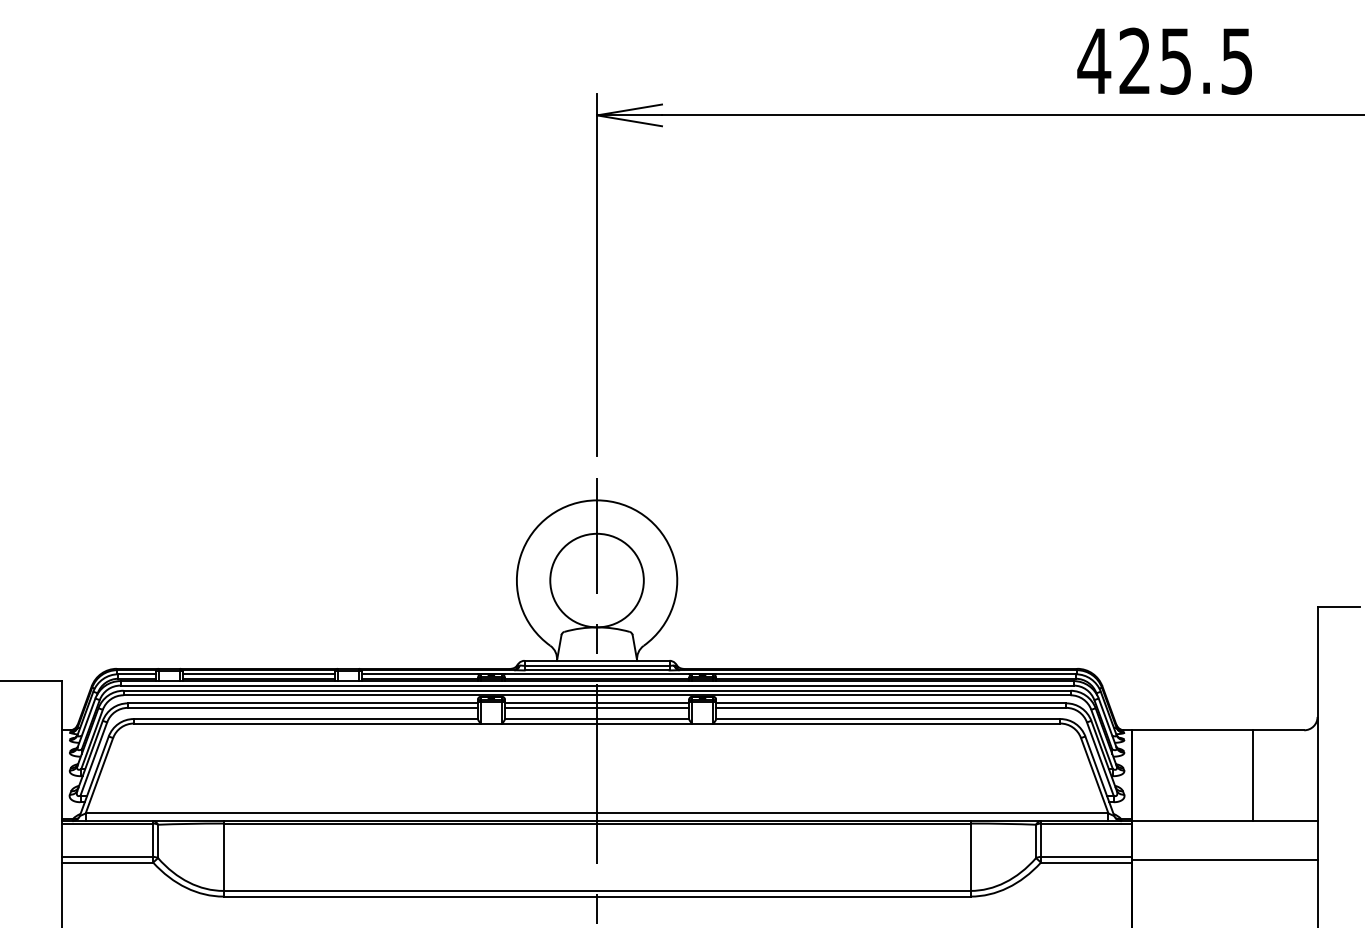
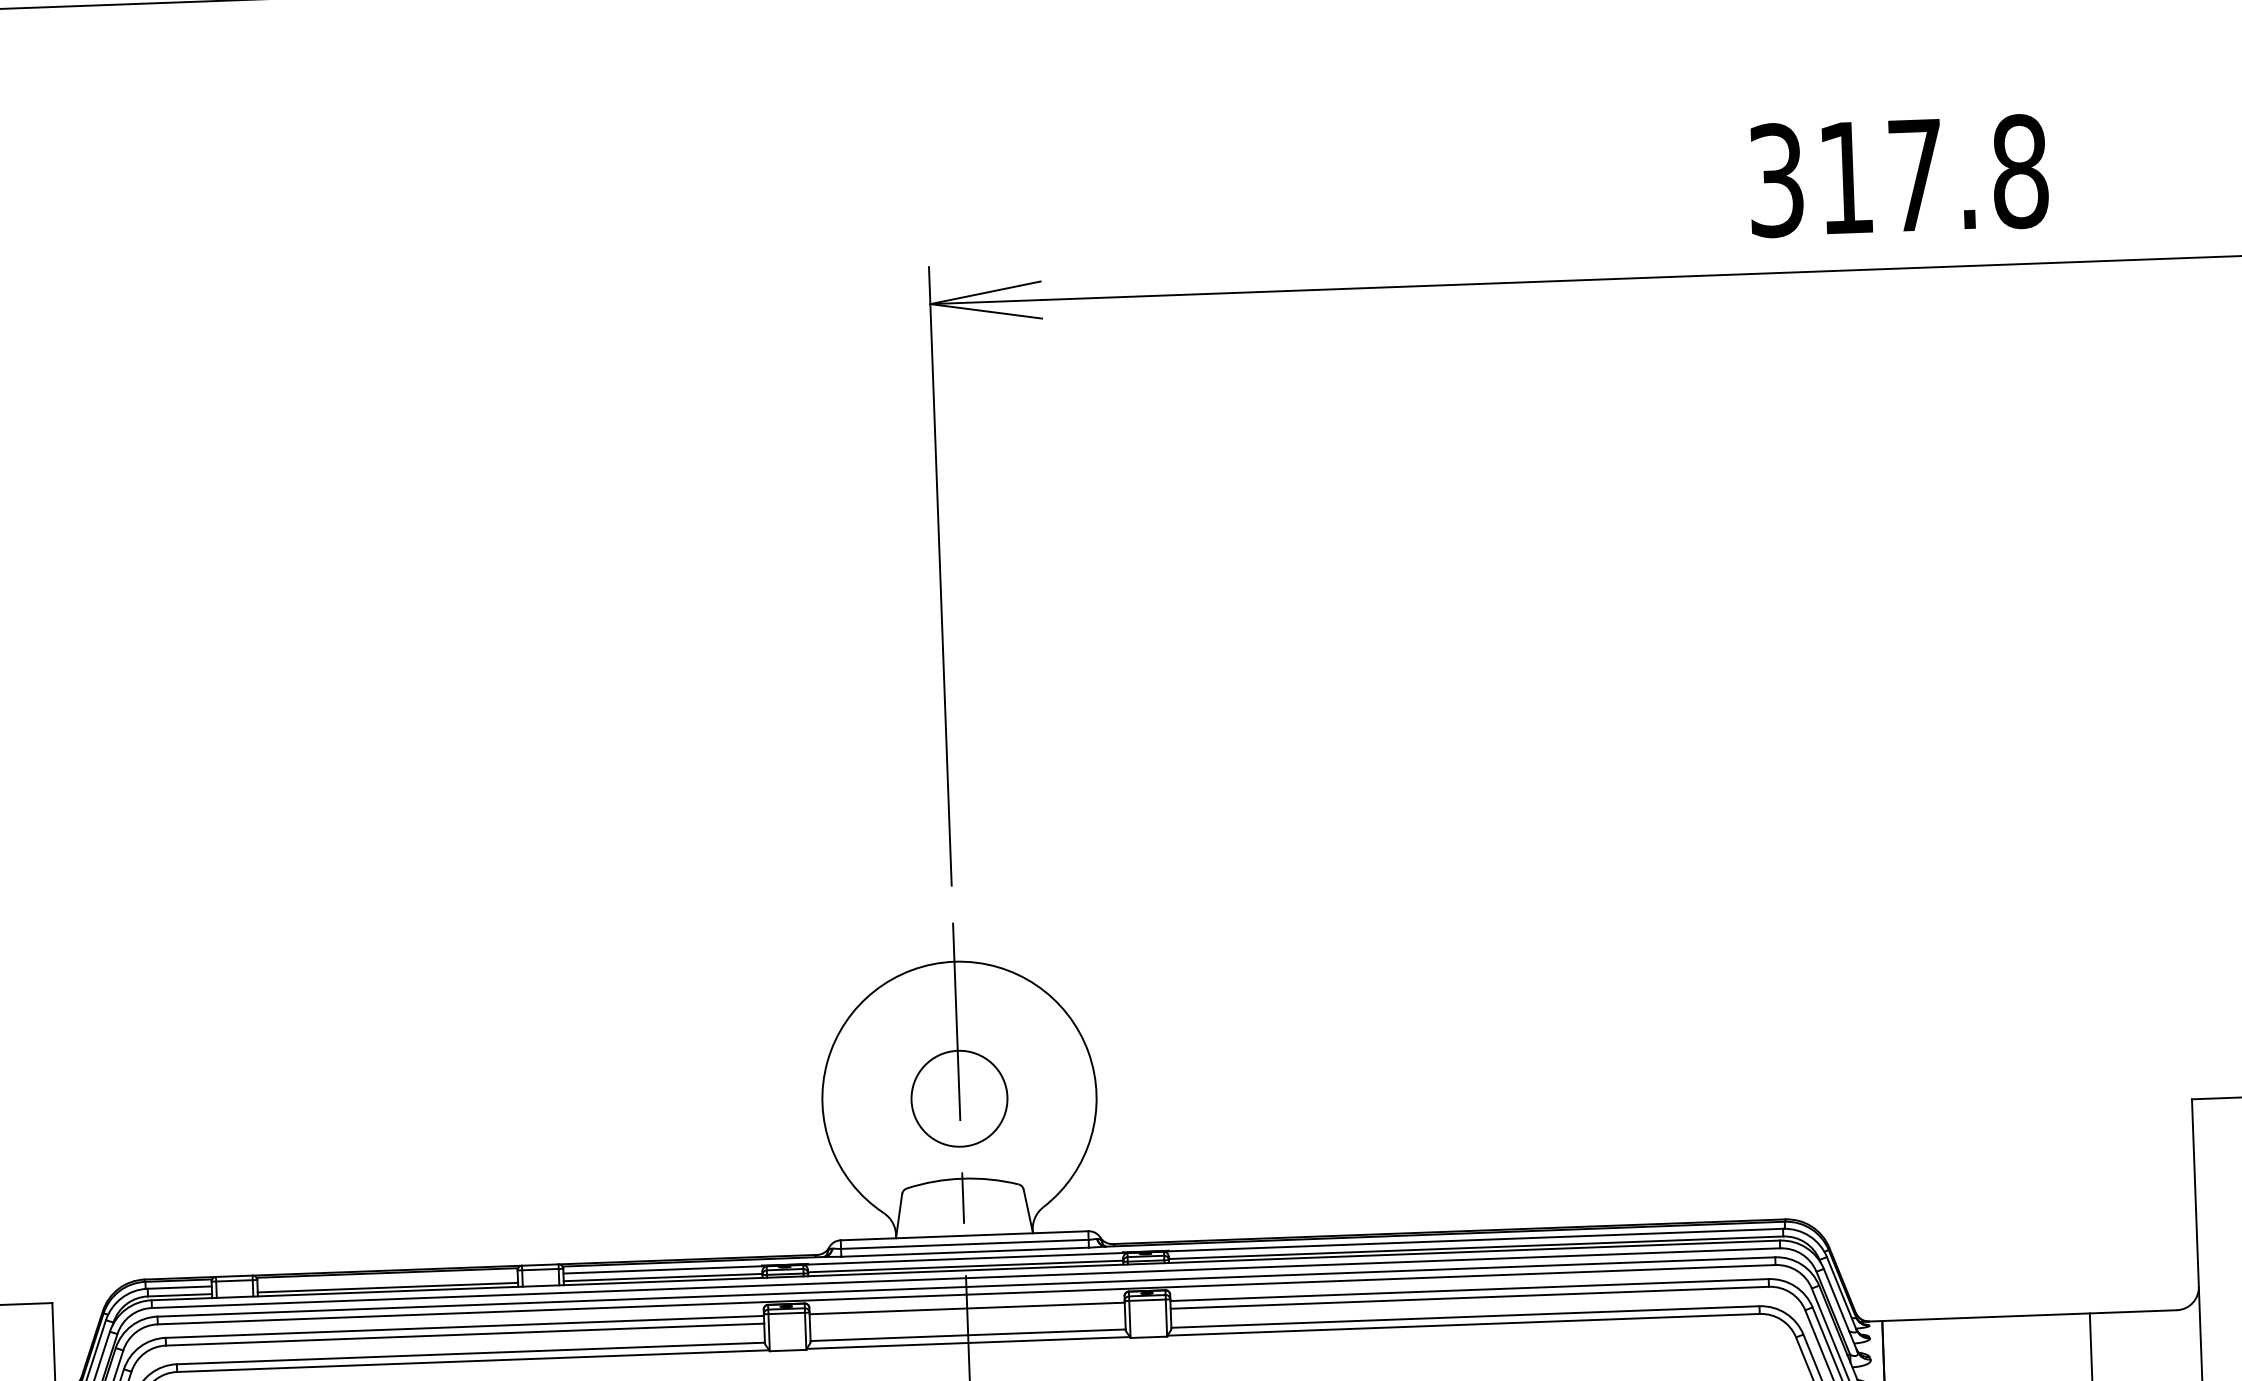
text: (1165, 60) -> (1897, 174), 425.5 -> 317.8
circle: (596, 580) -> (958, 1098), size x0.6
line: (258, 674) -> (387, 1280), removed
line: (596, 707) -> (966, 1315), removed

